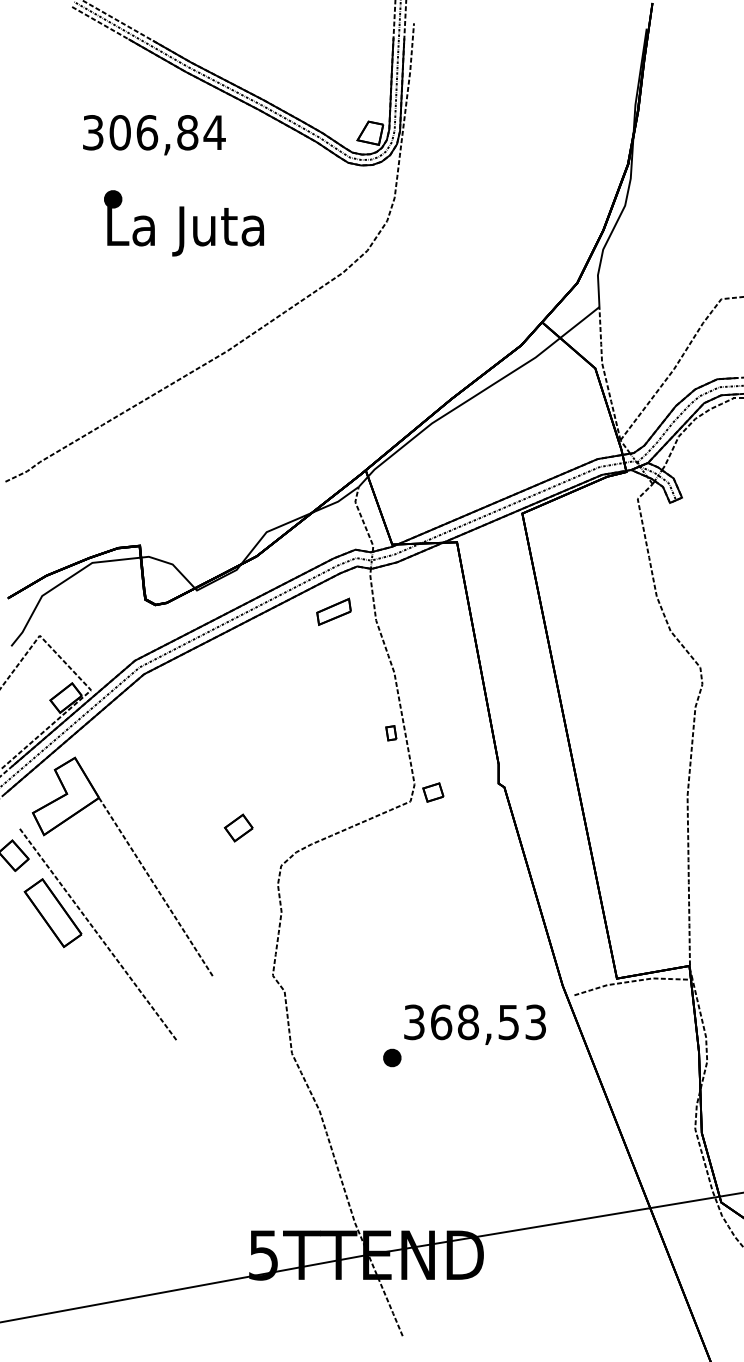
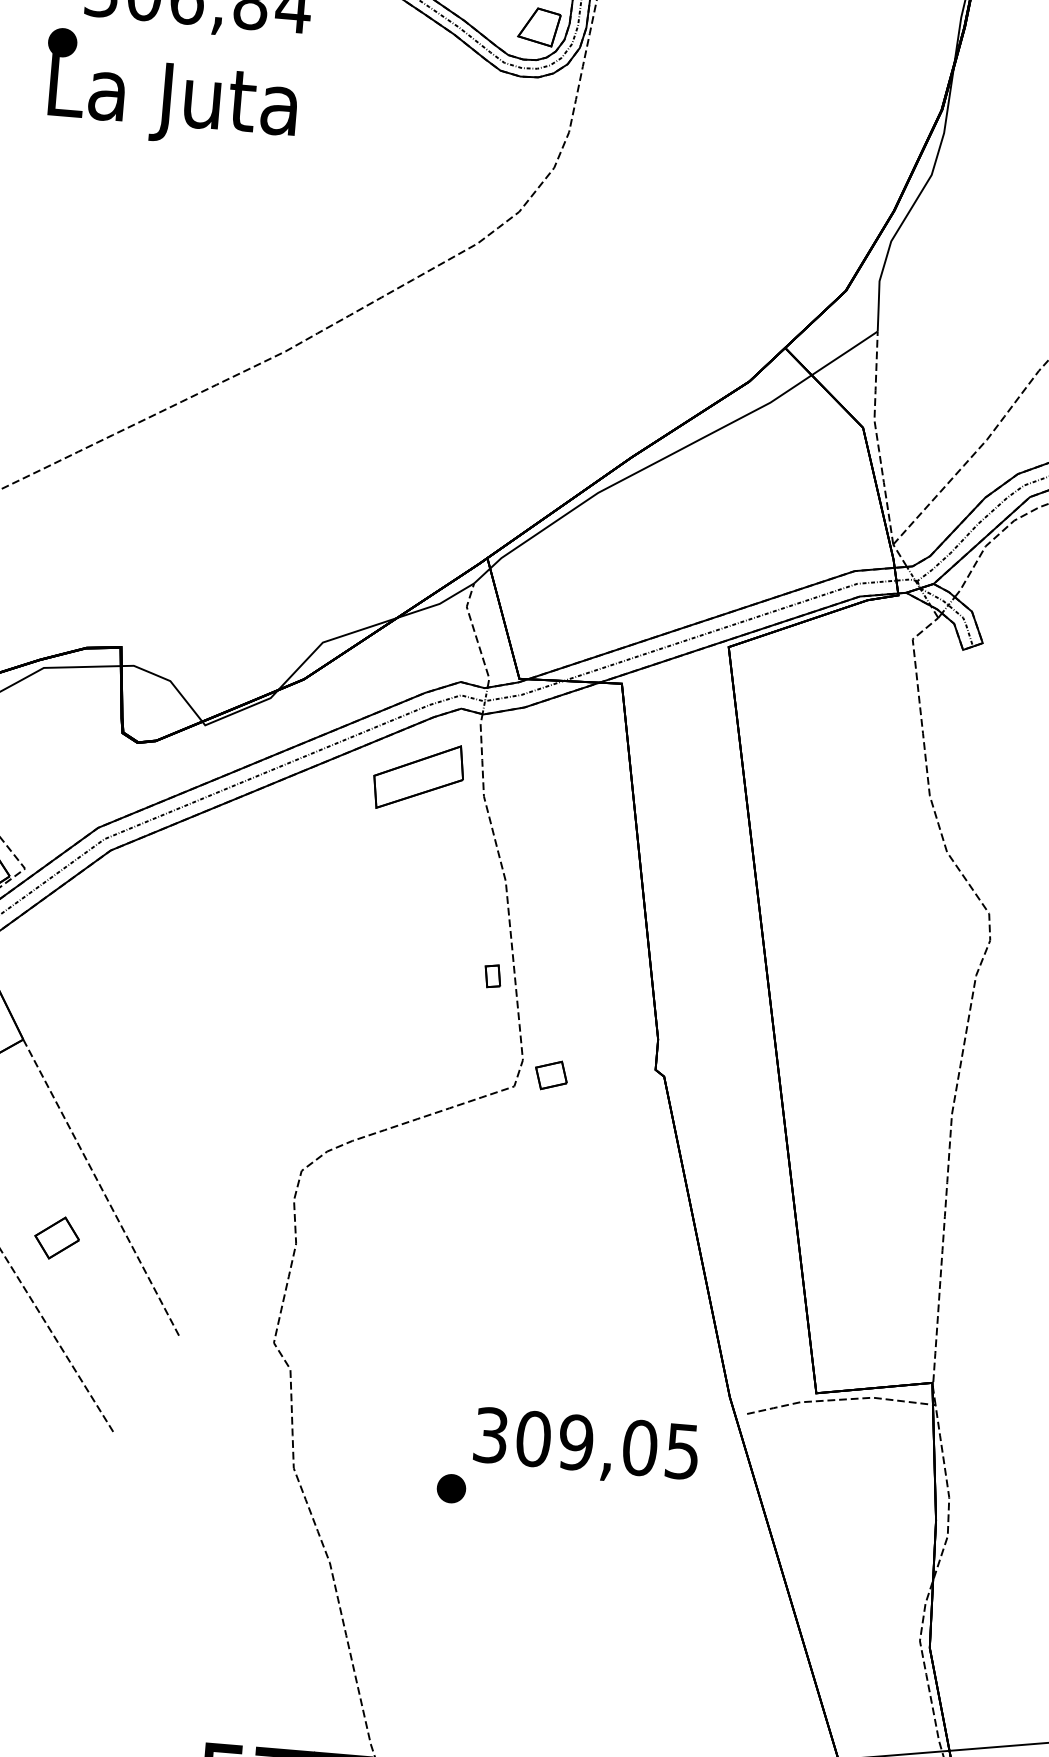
text: (183, 223) -> (170, 90), moved
part: (333, 611) -> (417, 776), size x1.67
part: (238, 827) -> (56, 1237), moved
text: (487, 1022) -> (606, 1445), 368,53 -> 309,05

